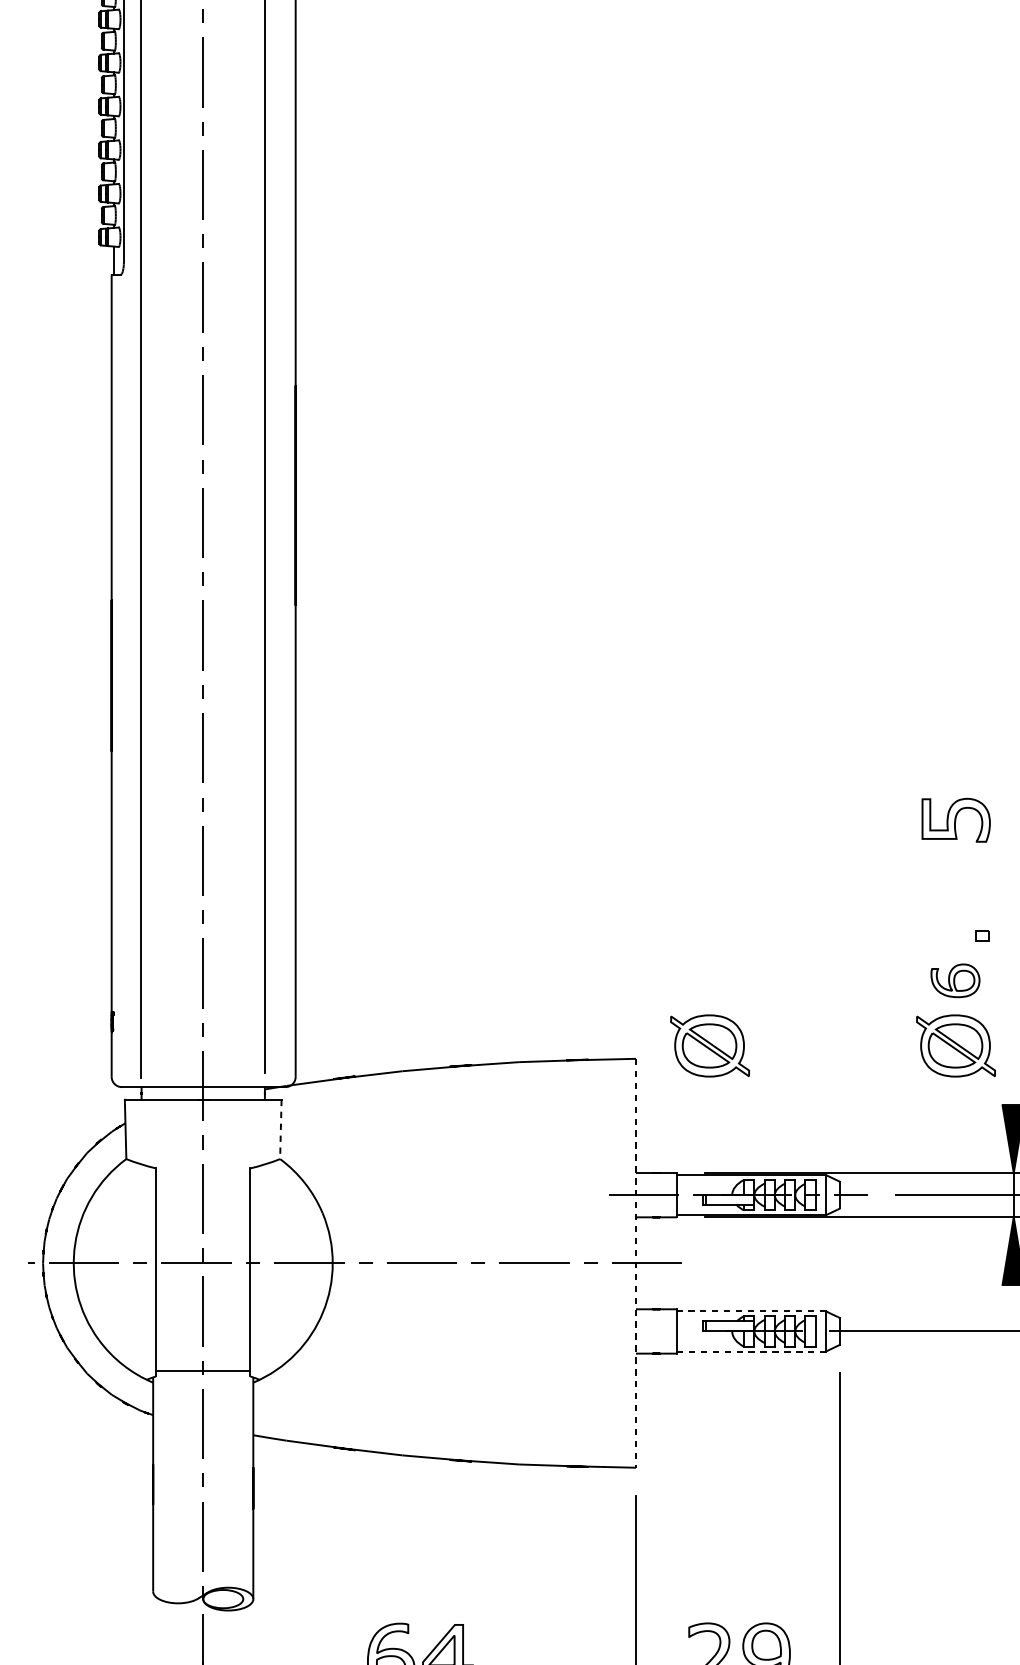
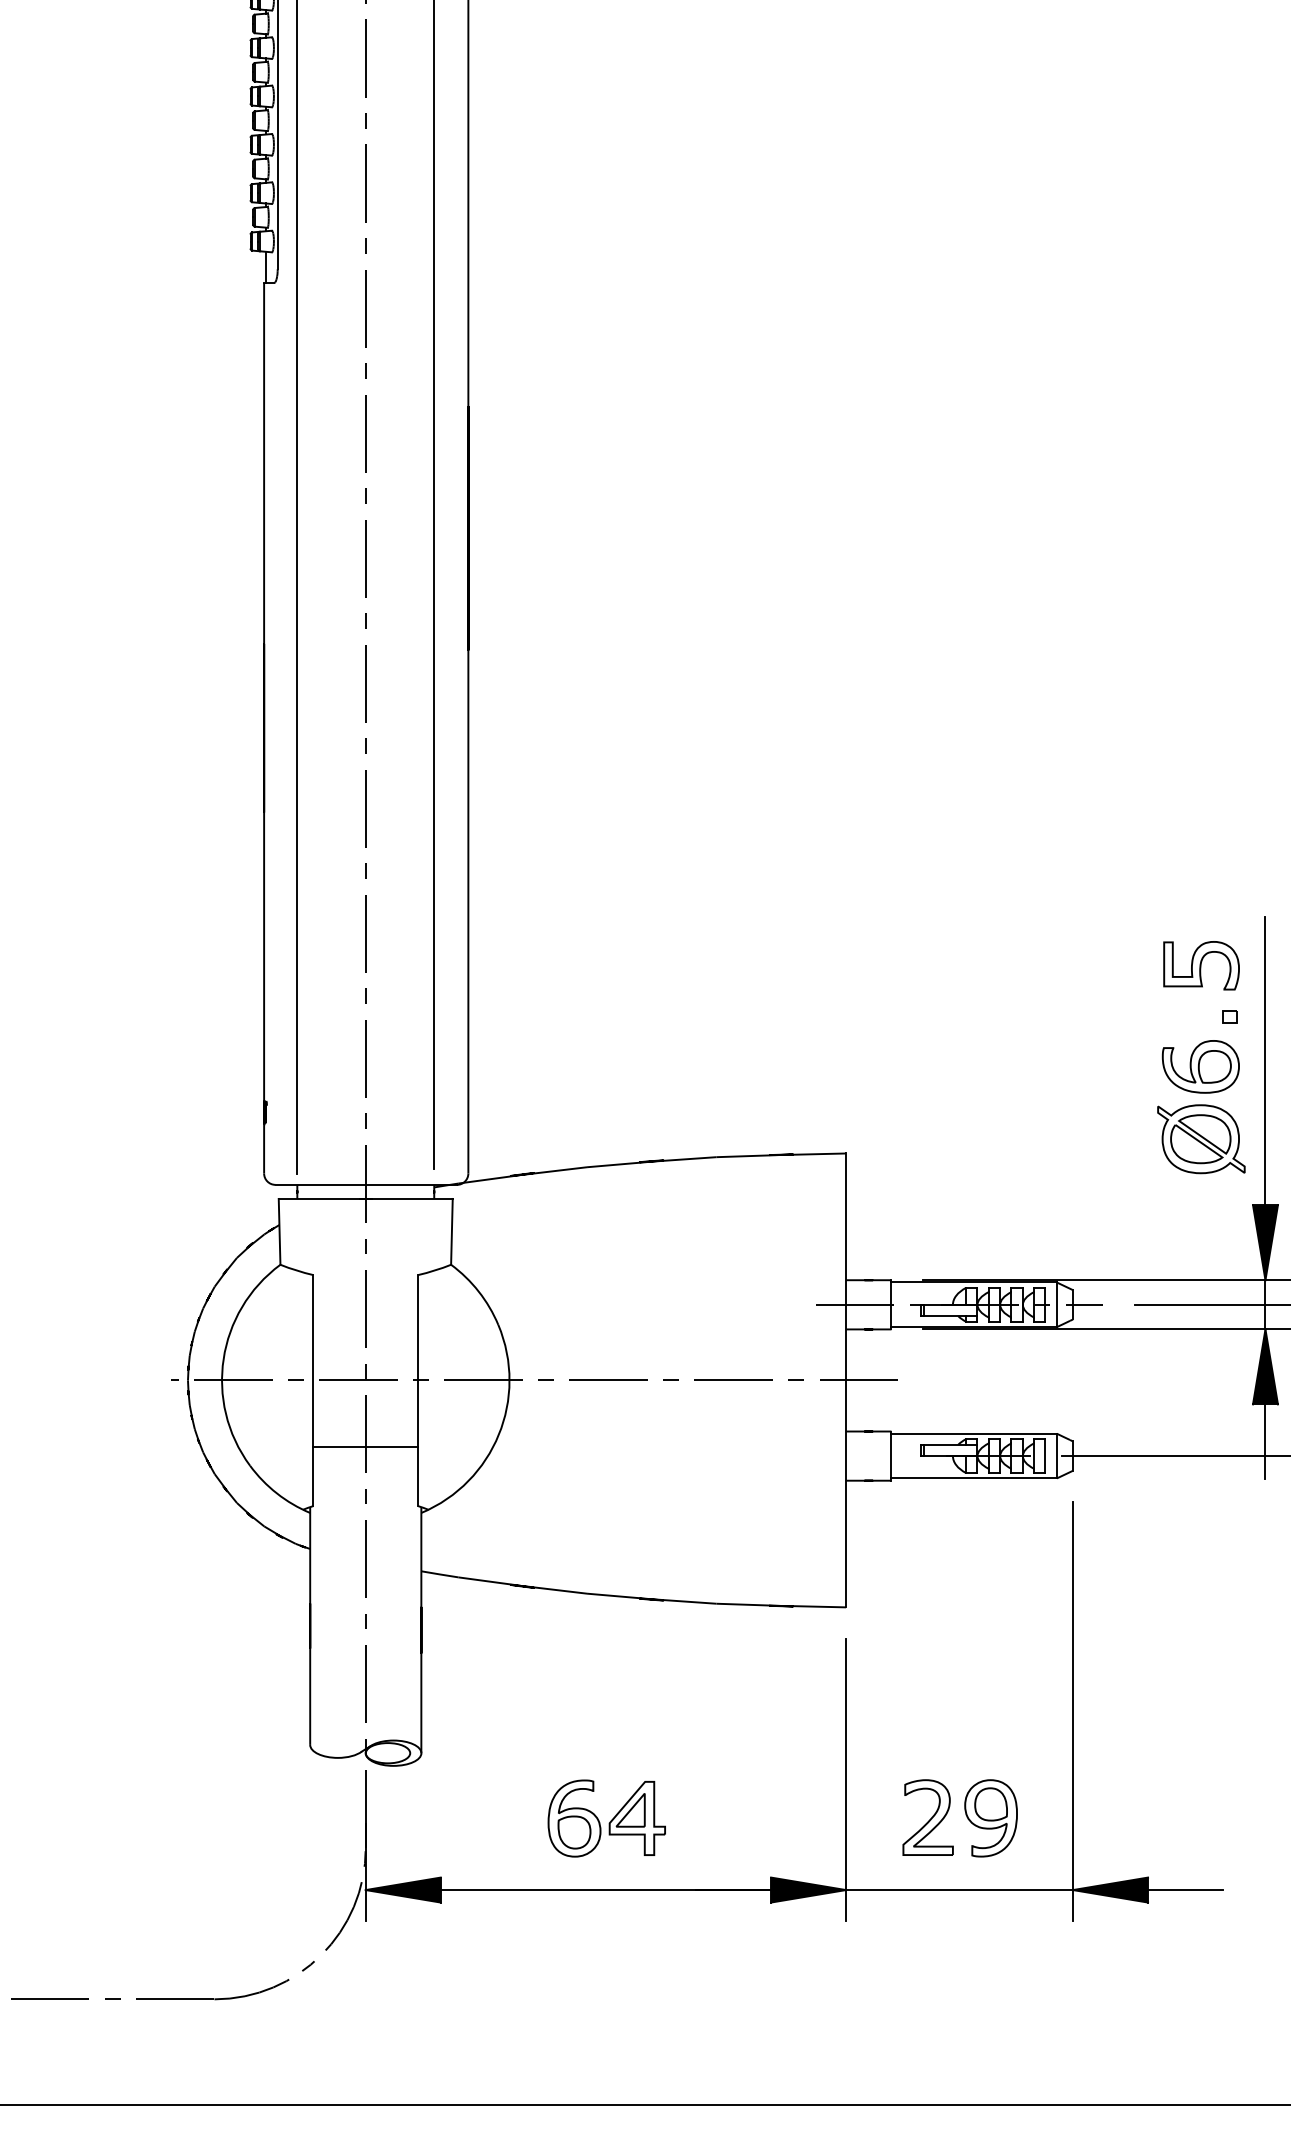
part: (956, 820) -> (1201, 965), moved
line: (1013, 975) -> (1265, 1060), added
part: (955, 980) -> (1200, 1066), size x1.43
part: (710, 1046) -> (928, 1139), removed
line: (280, 1129) -> (451, 1231), dashed -> solid
line: (636, 1263) -> (846, 1380), dashed -> solid
line: (751, 1311) -> (974, 1433), dashed -> solid
line: (1013, 1318) -> (1265, 1441), added
line: (751, 1351) -> (974, 1478), dashed -> solid
line: (203, 1370) -> (365, 1446), moved

